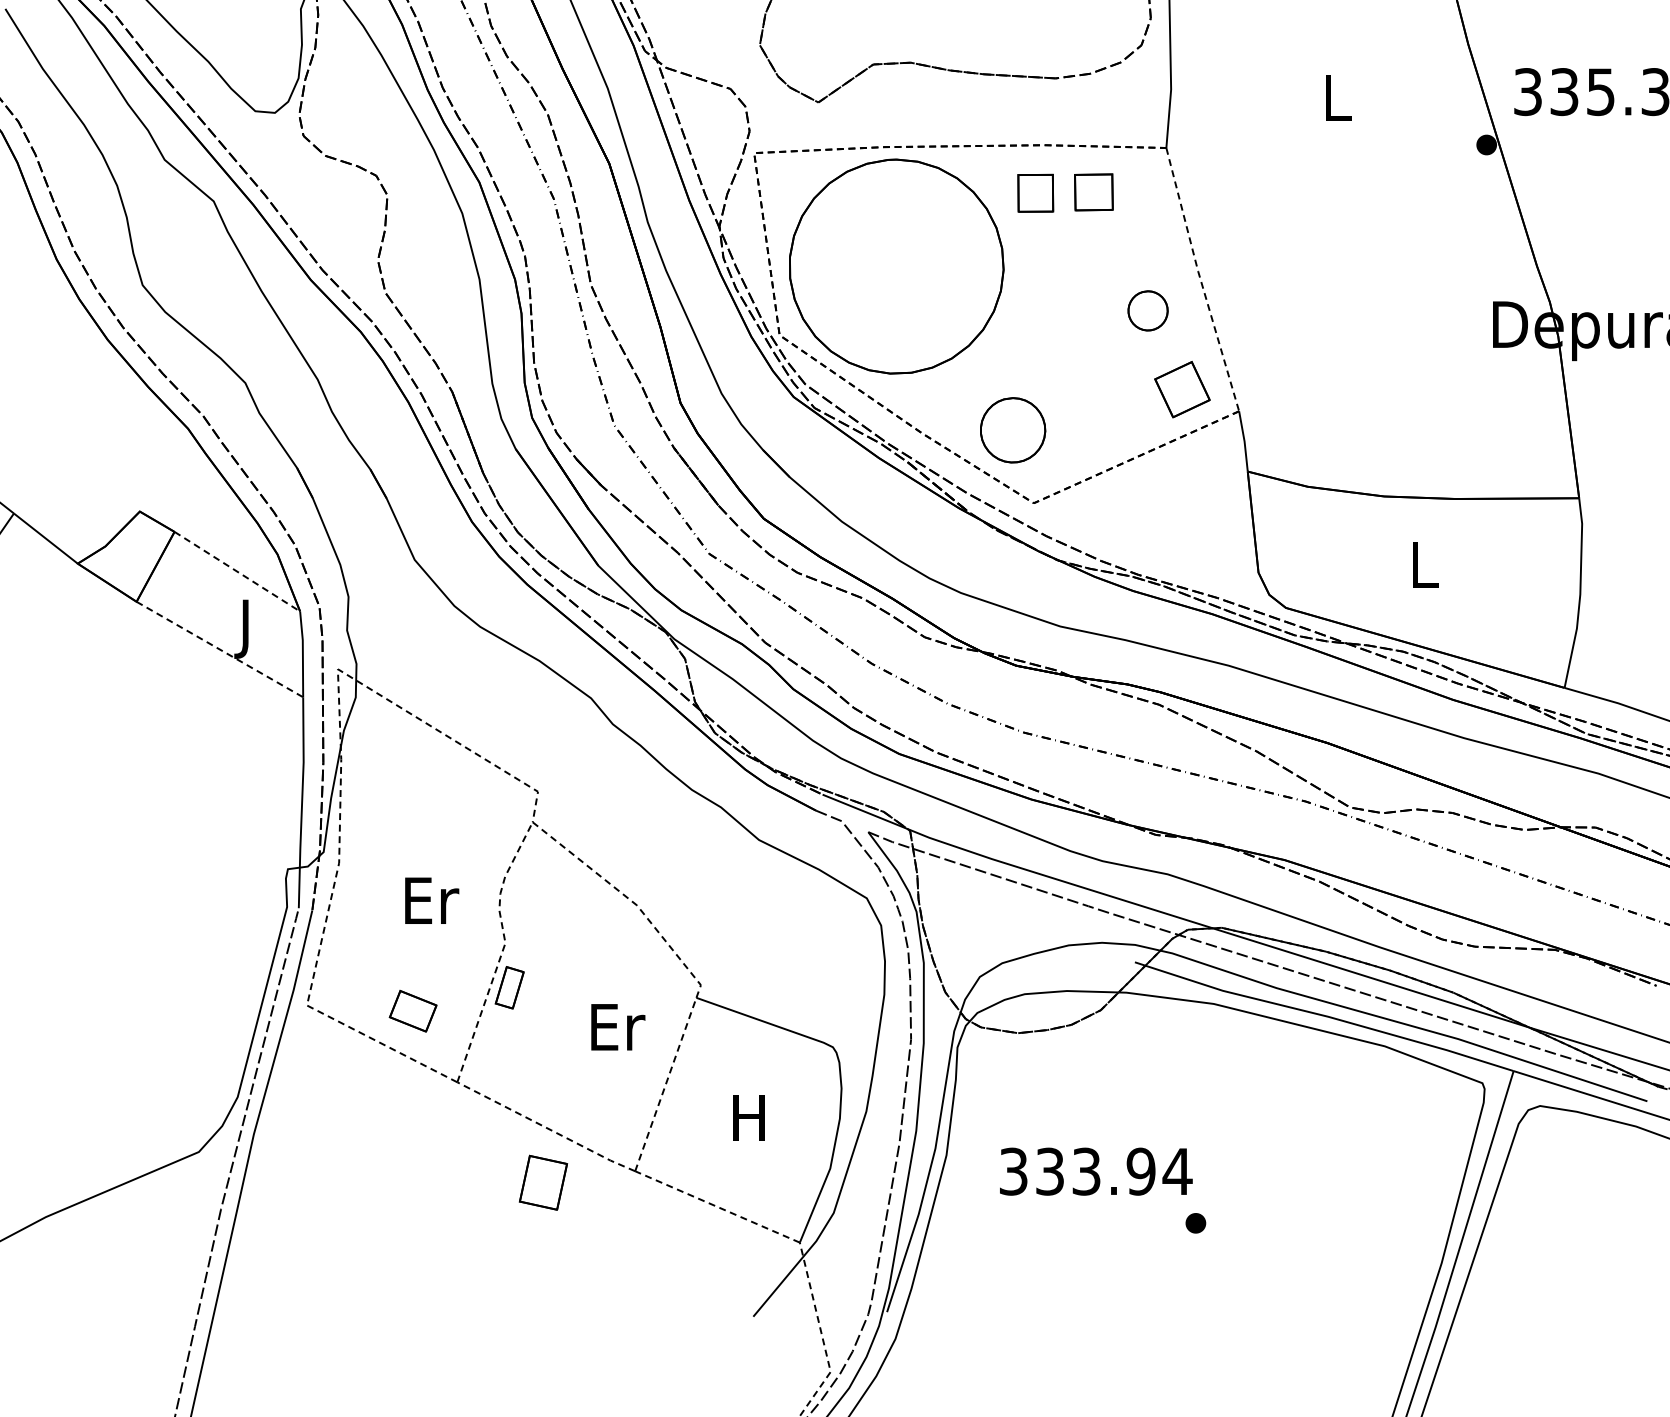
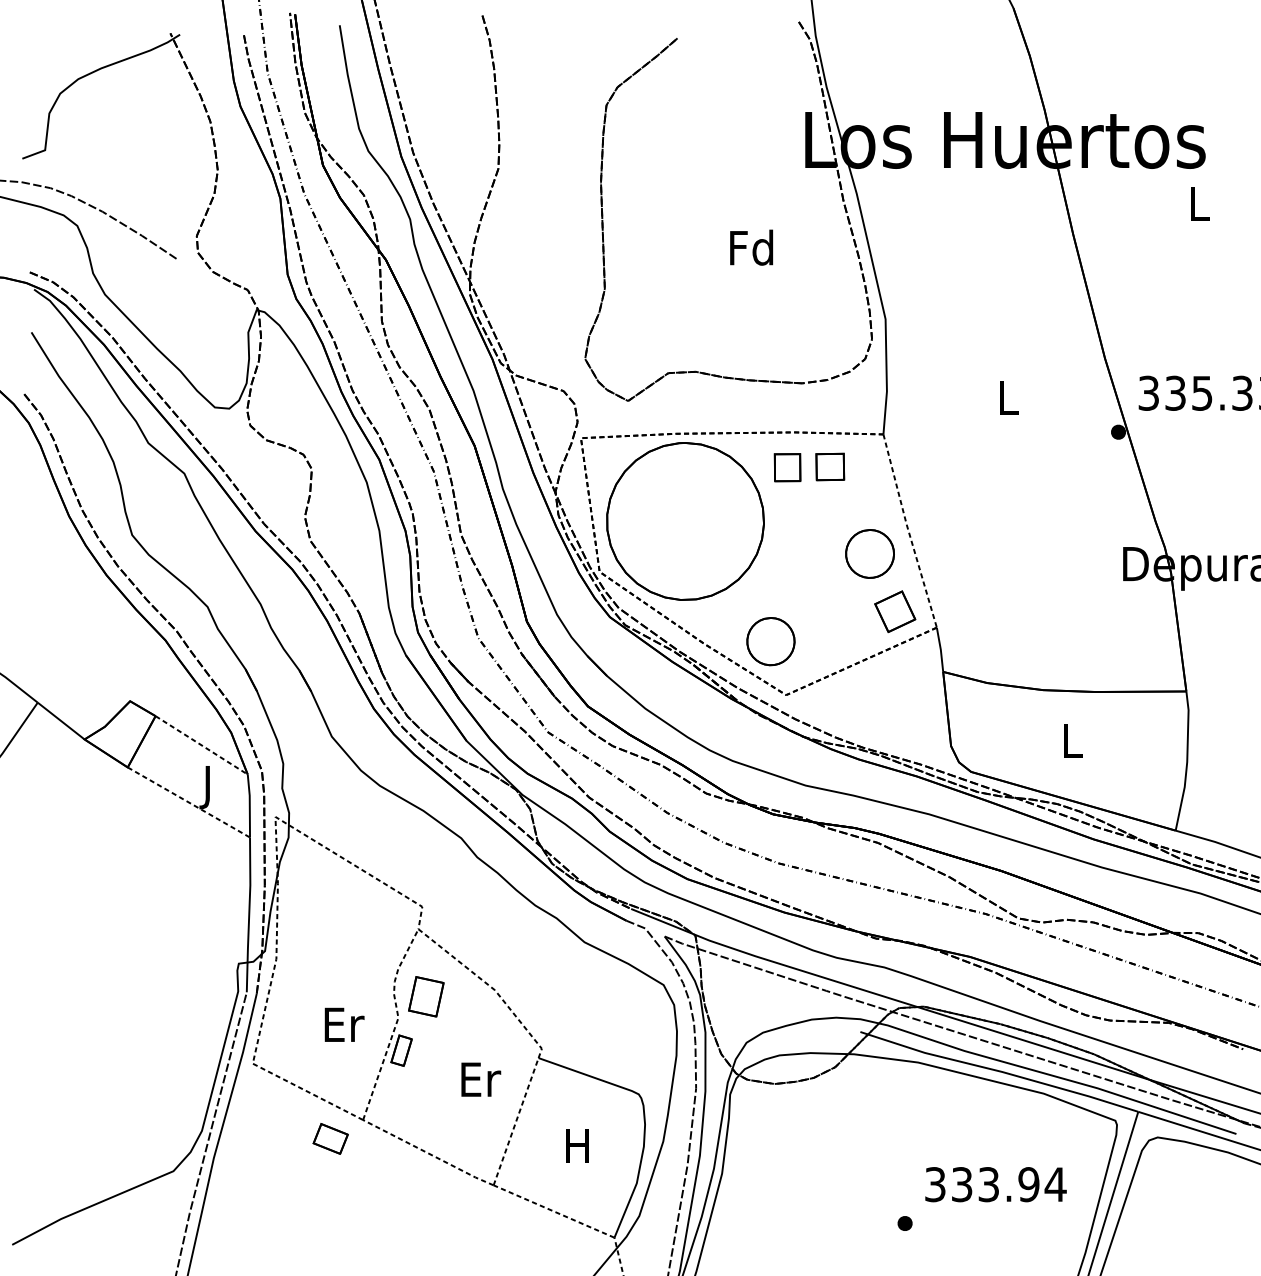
part: (1147, 310) -> (869, 553), size x1.67
text: (431, 900) -> (344, 1024), moved
part: (412, 1010) -> (330, 1138), moved
text: (1095, 1171) -> (995, 1184), moved
part: (543, 1182) -> (426, 996), moved

